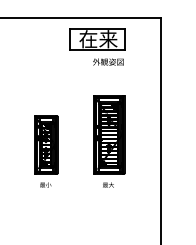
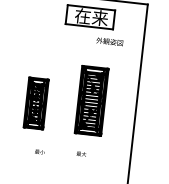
text: (108, 61) -> (109, 41), moved
text: (45, 184) -> (39, 151), moved
text: (108, 184) -> (81, 153), moved

